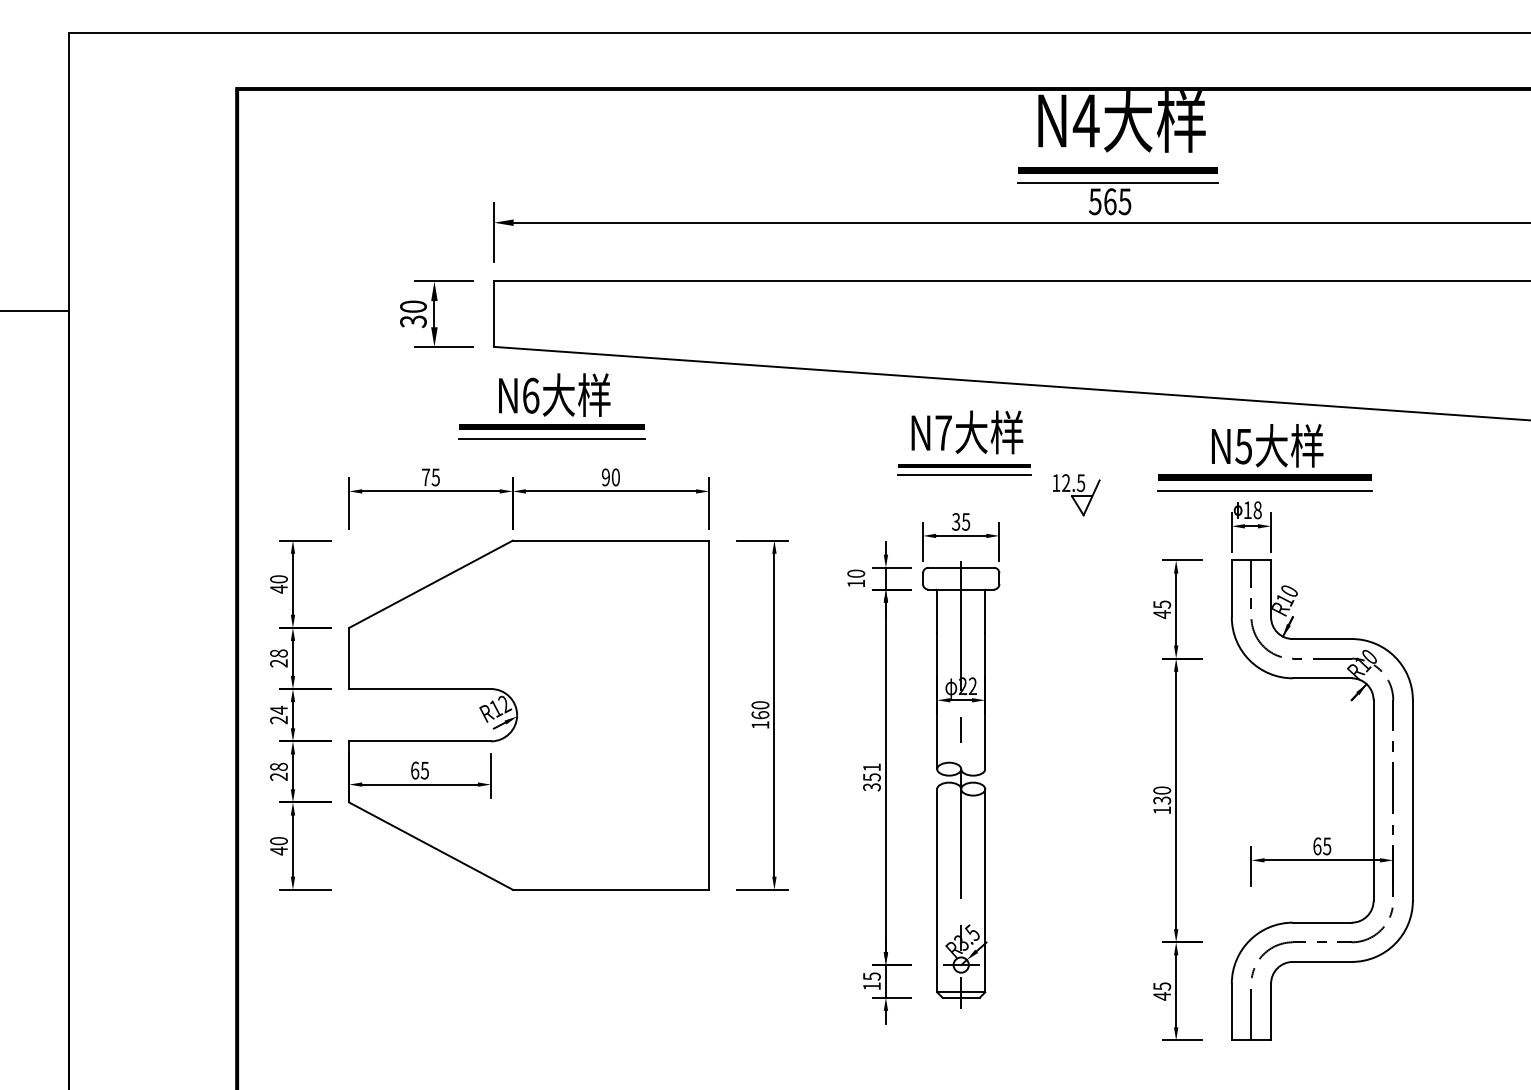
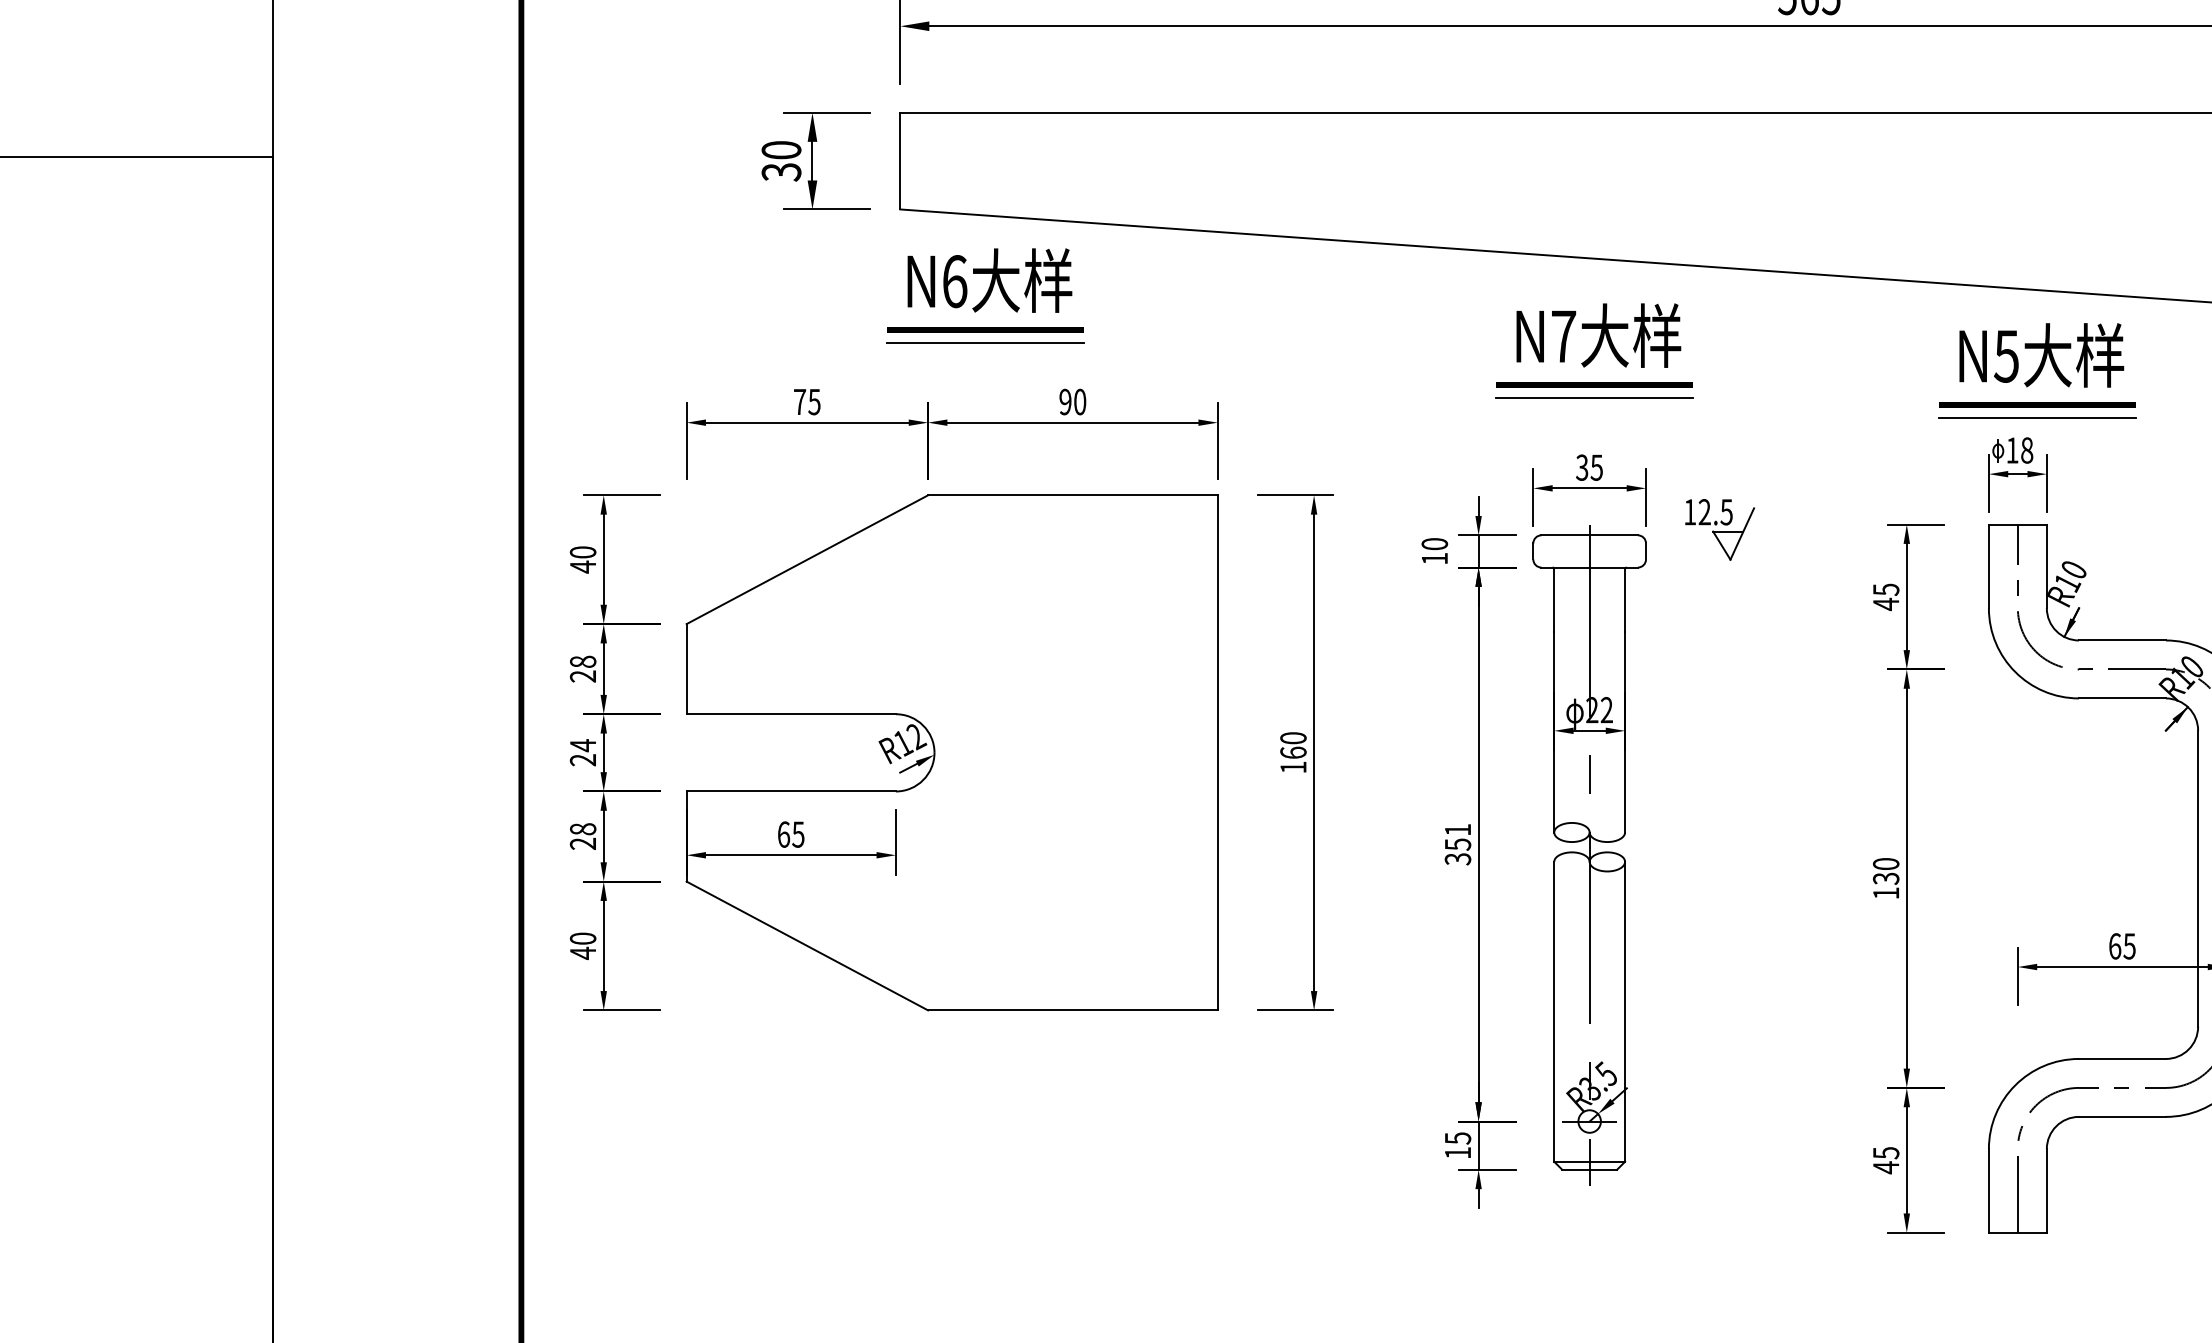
part: (551, 432) -> (985, 335), size x0.71
part: (1264, 482) -> (2037, 409), size x0.62
part: (1076, 495) -> (1719, 530), moved

